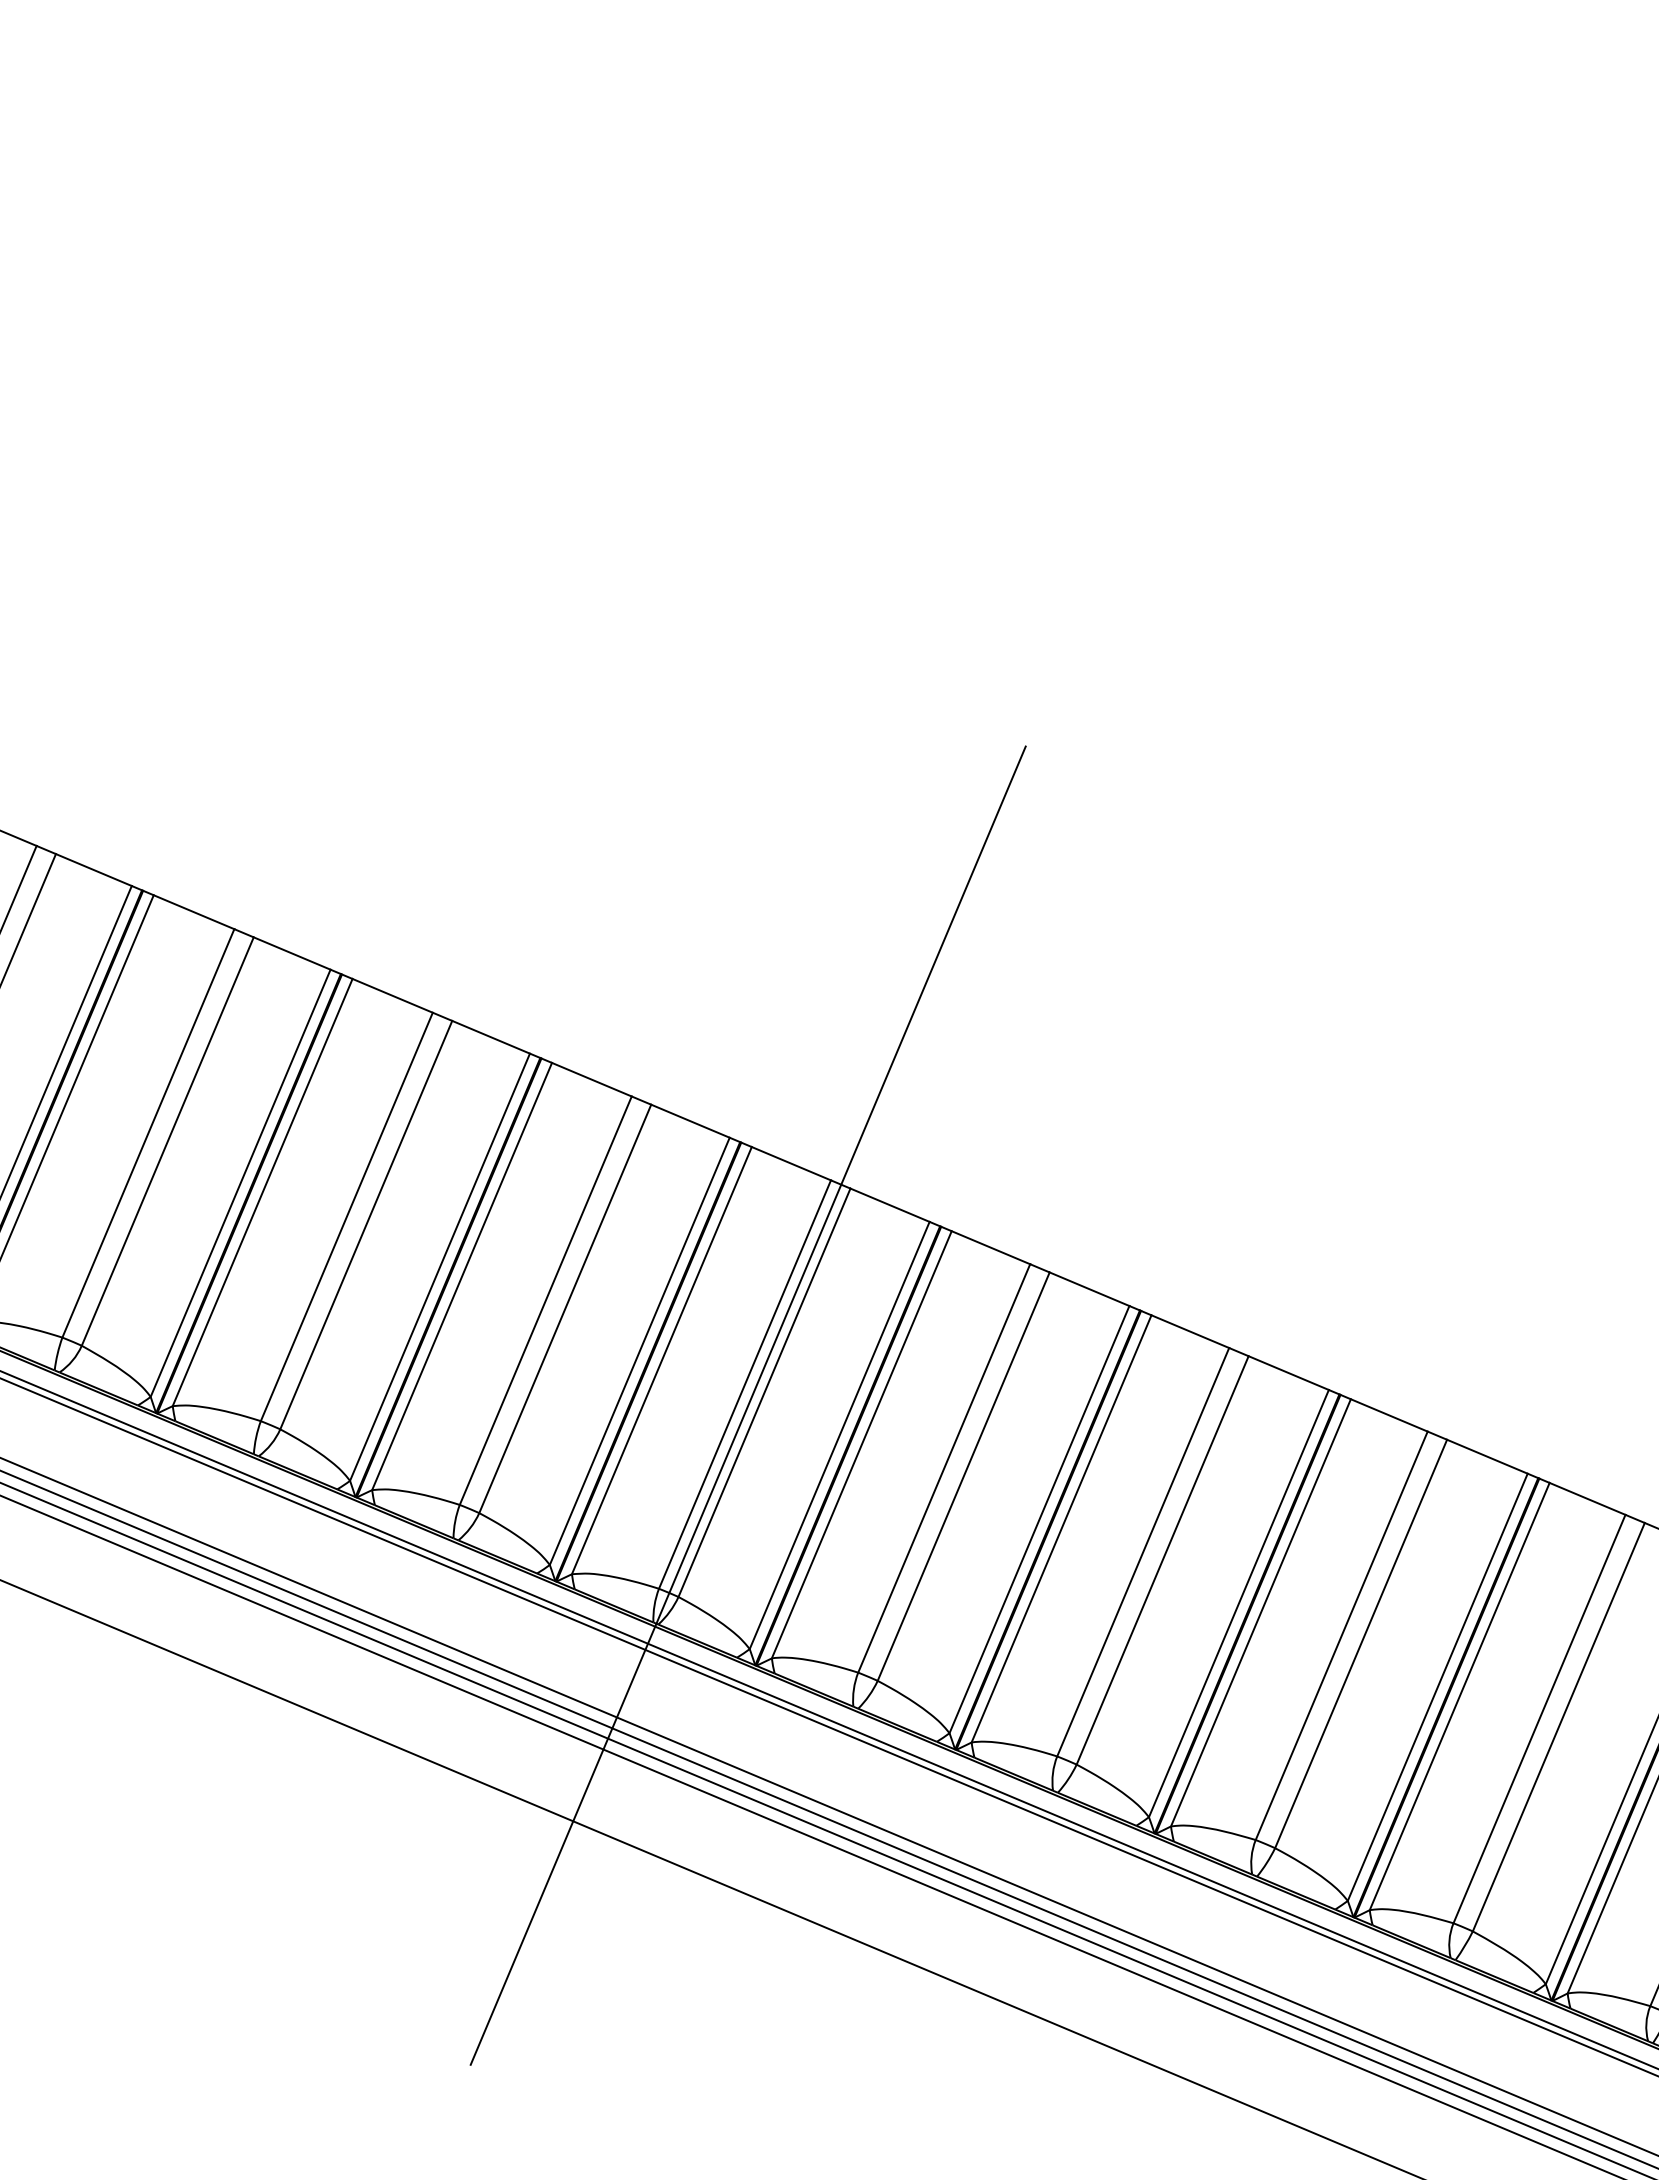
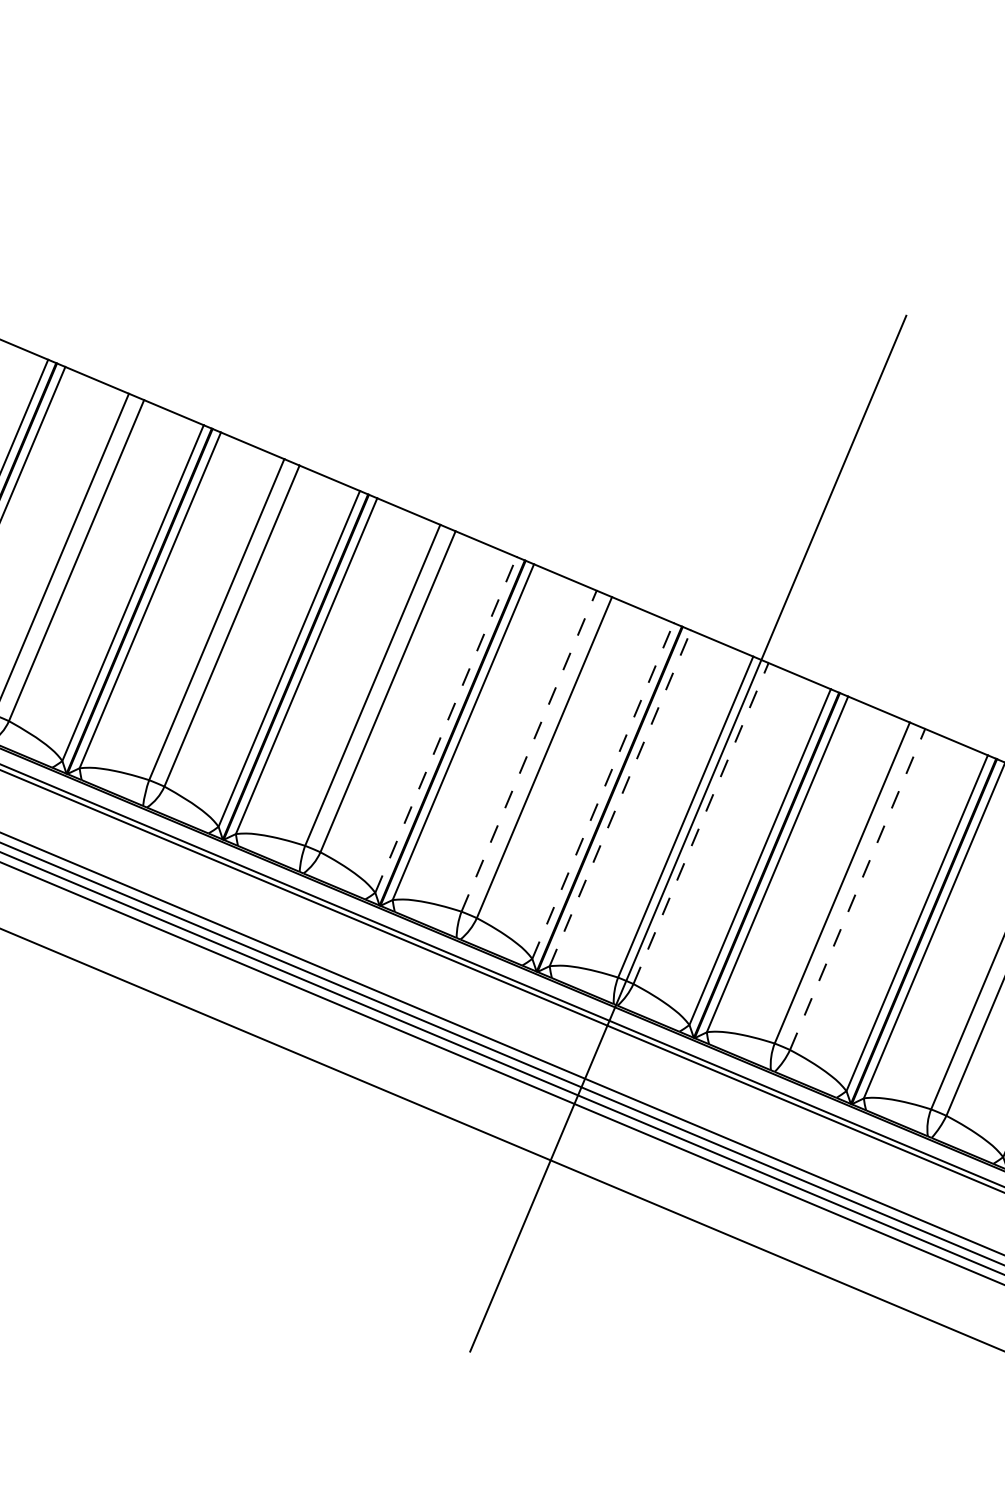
line: (440, 1267) -> (446, 725), solid -> dashed
line: (545, 1300) -> (528, 751), solid -> dashed
line: (639, 1351) -> (602, 791), solid -> dashed
line: (661, 1360) -> (620, 798), solid -> dashed
line: (764, 1392) -> (701, 823), solid -> dashed
line: (963, 1476) -> (857, 889), solid -> dashed

